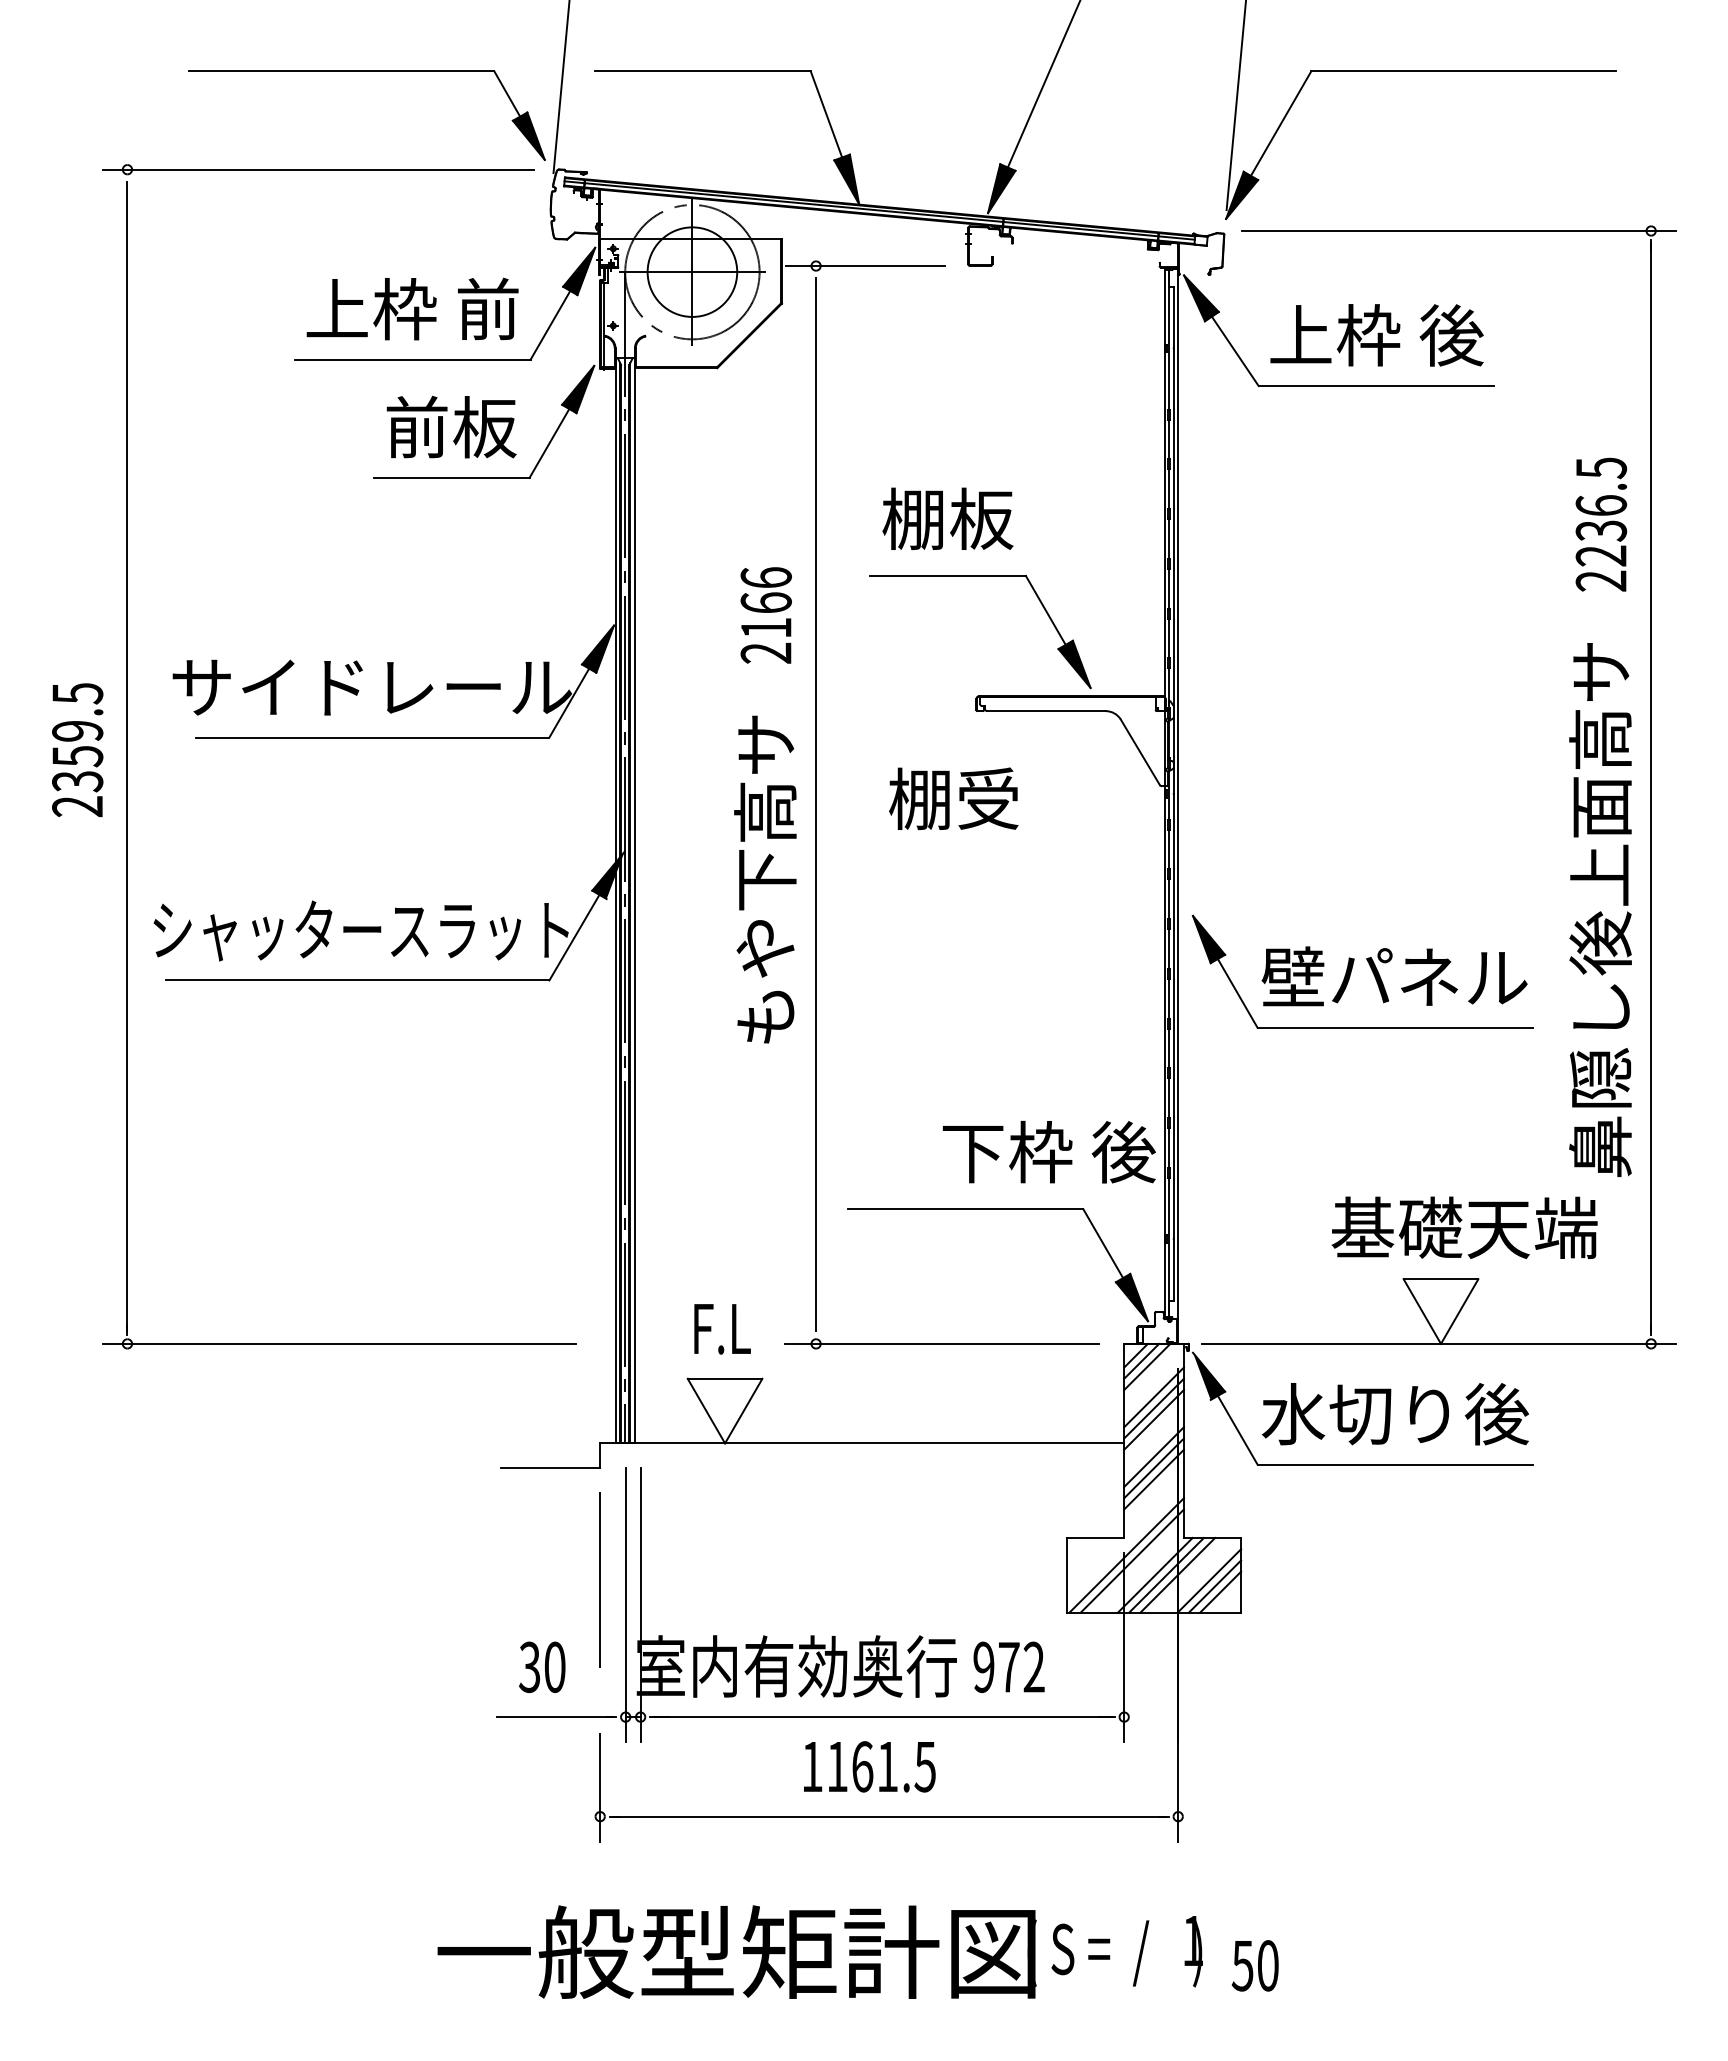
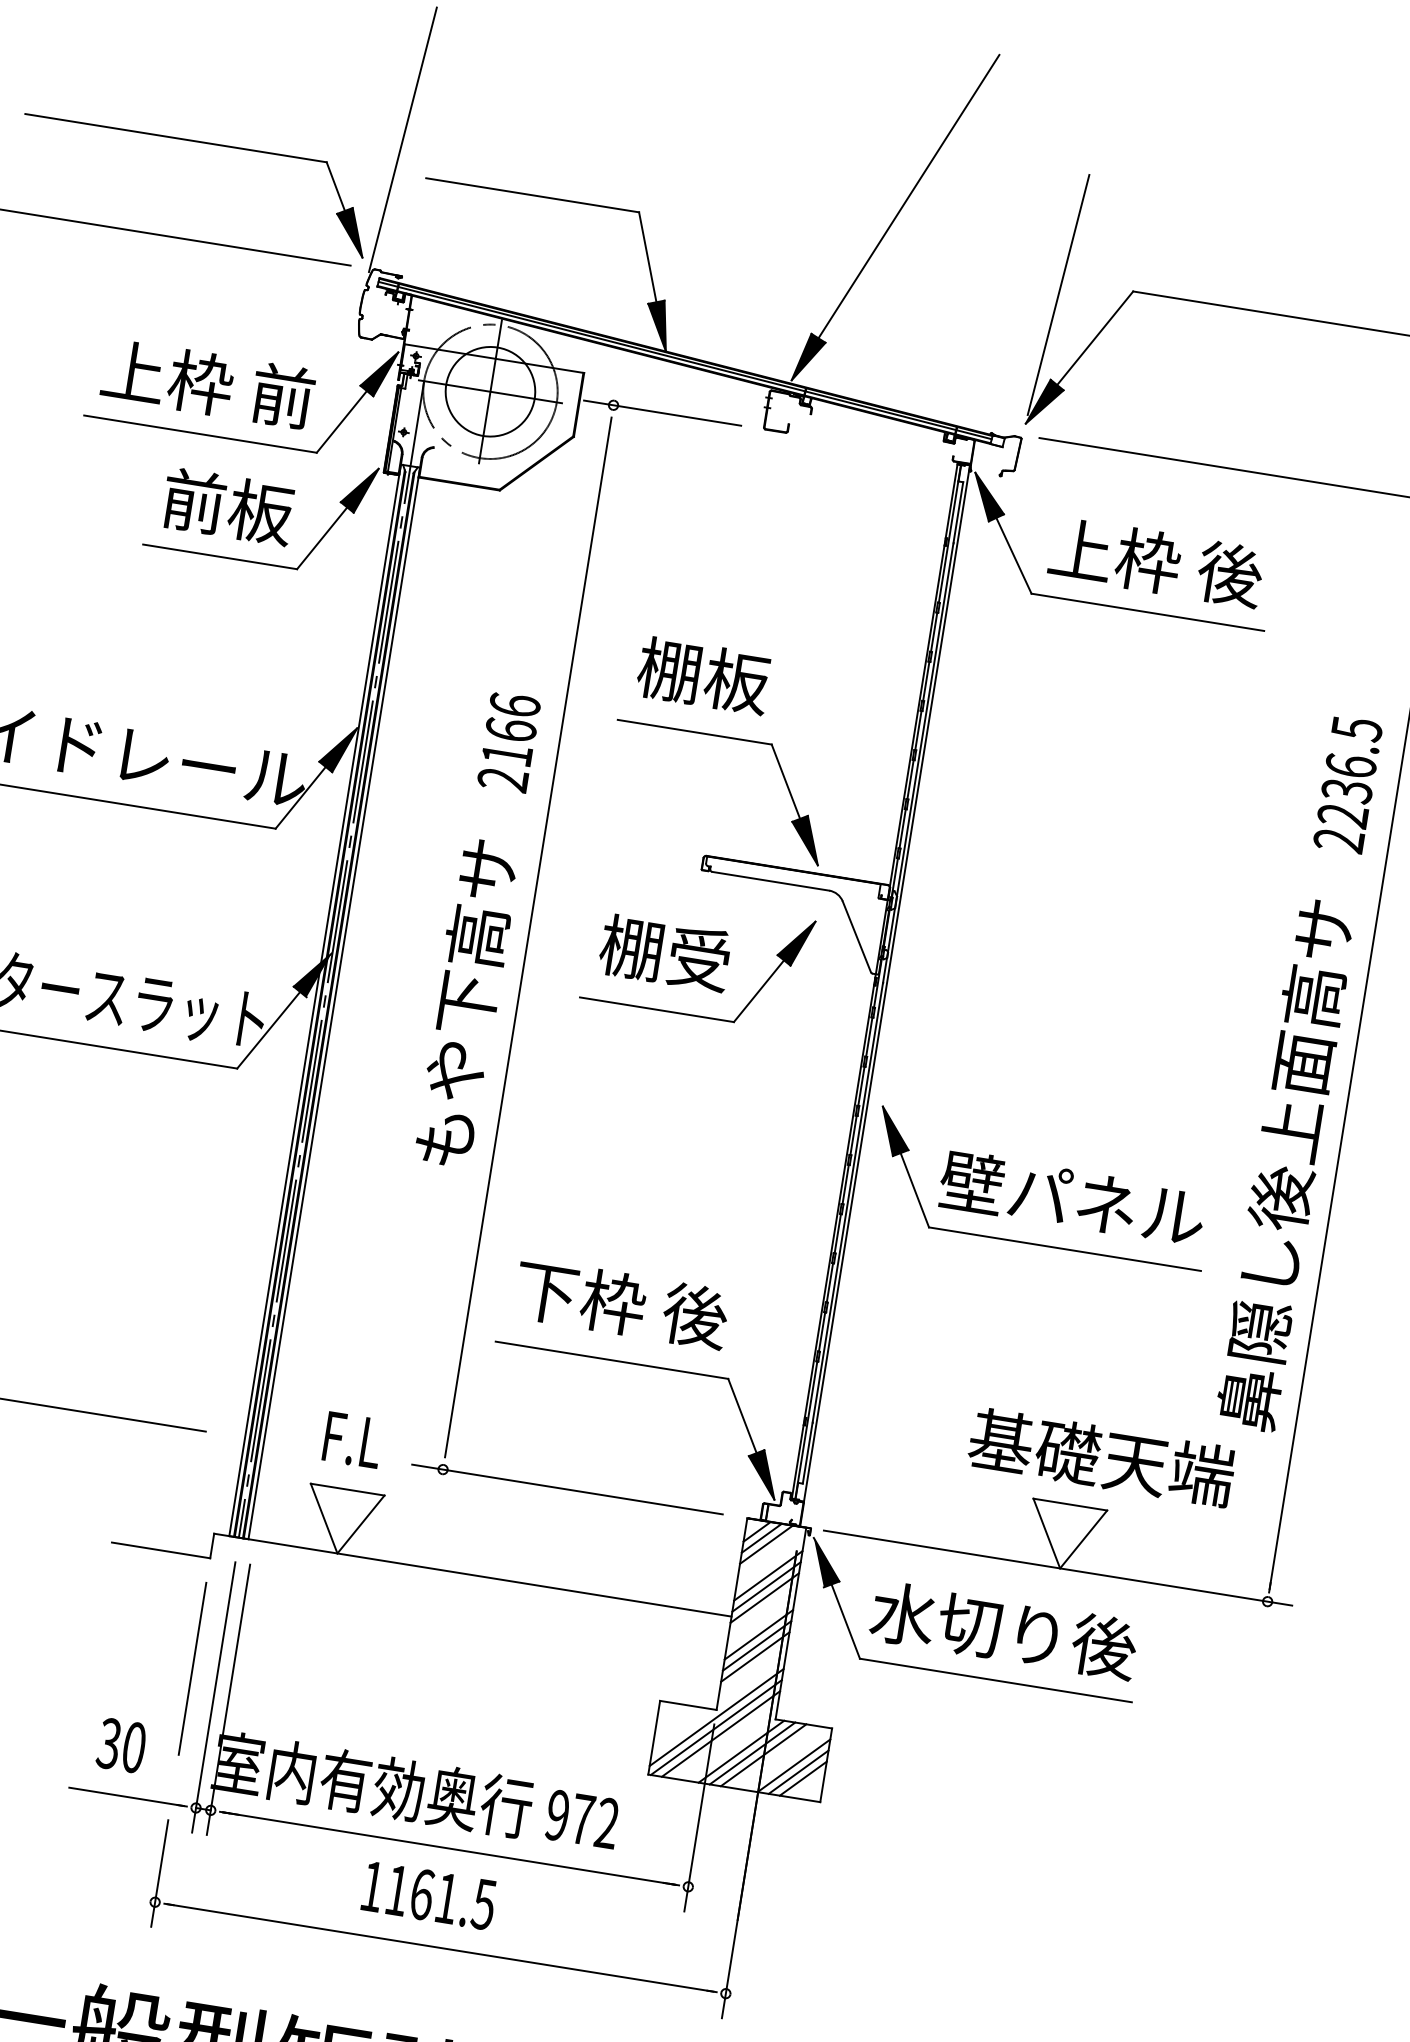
part: (987, 855) -> (689, 1014), added
text: (1048, 1152) -> (620, 1304), moved
line: (1124, 1544) -> (715, 1716), added

